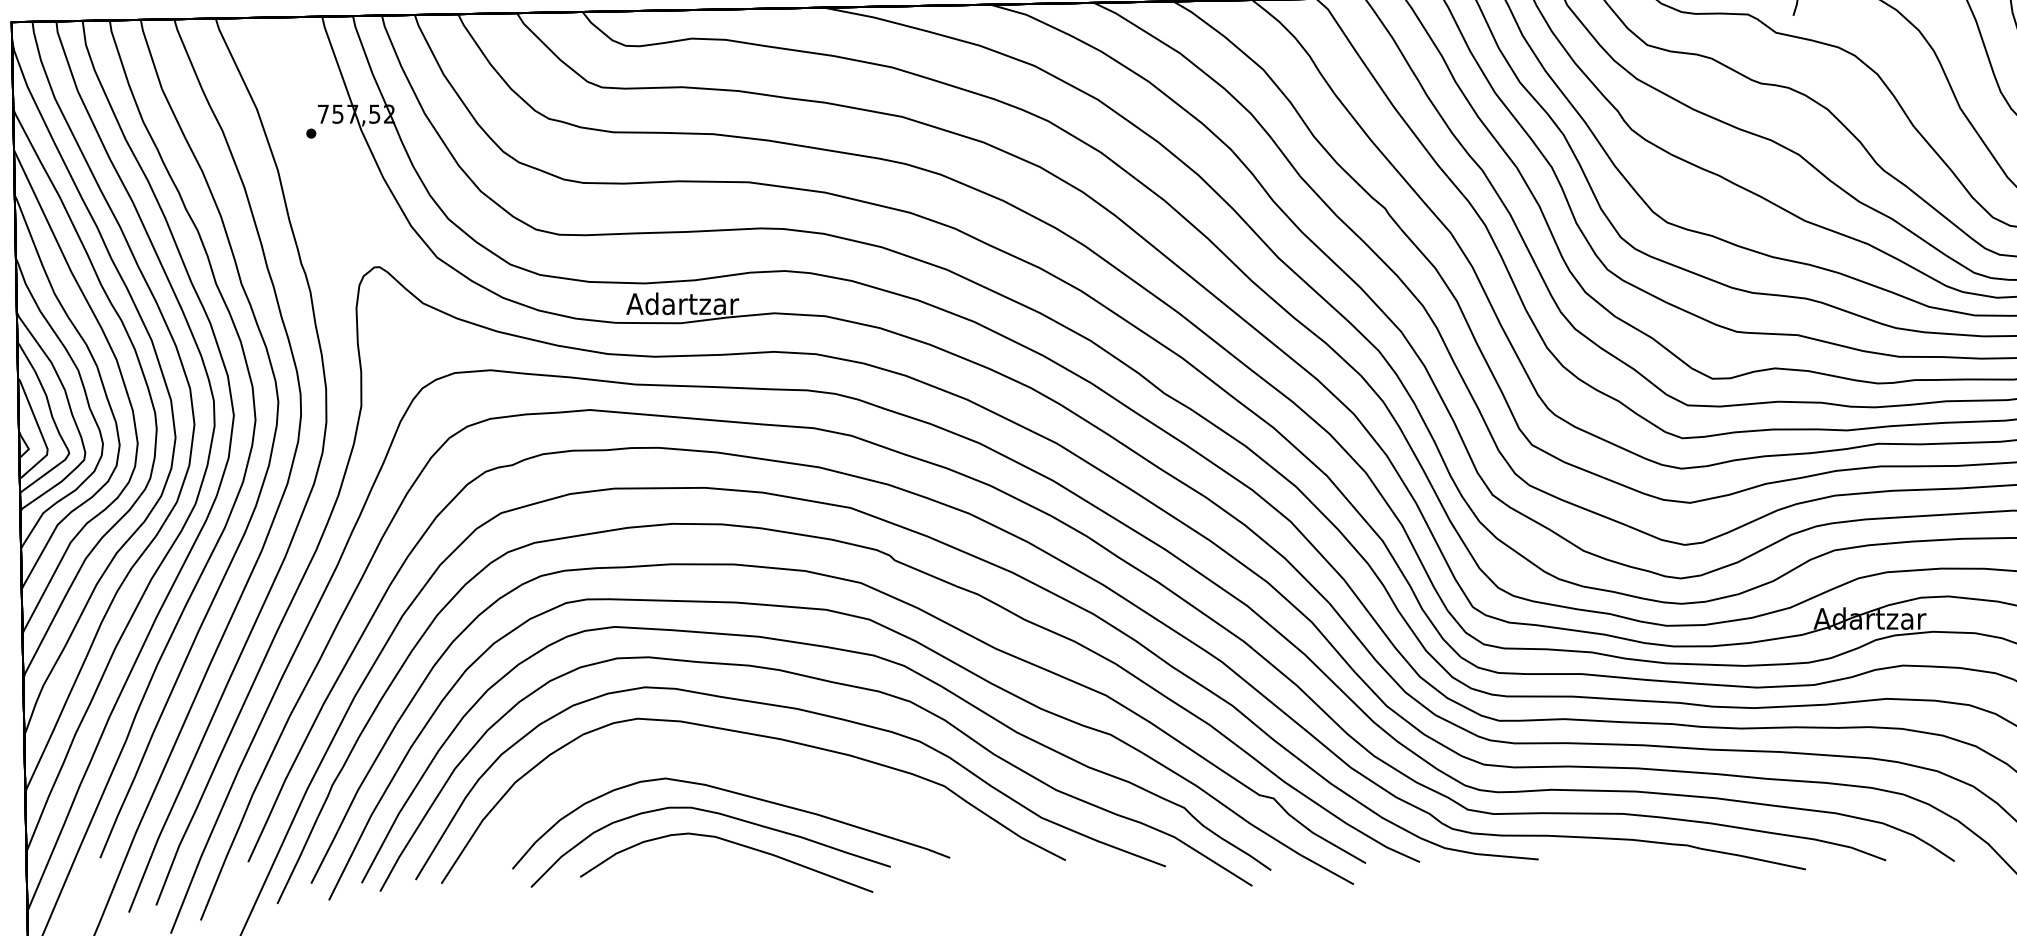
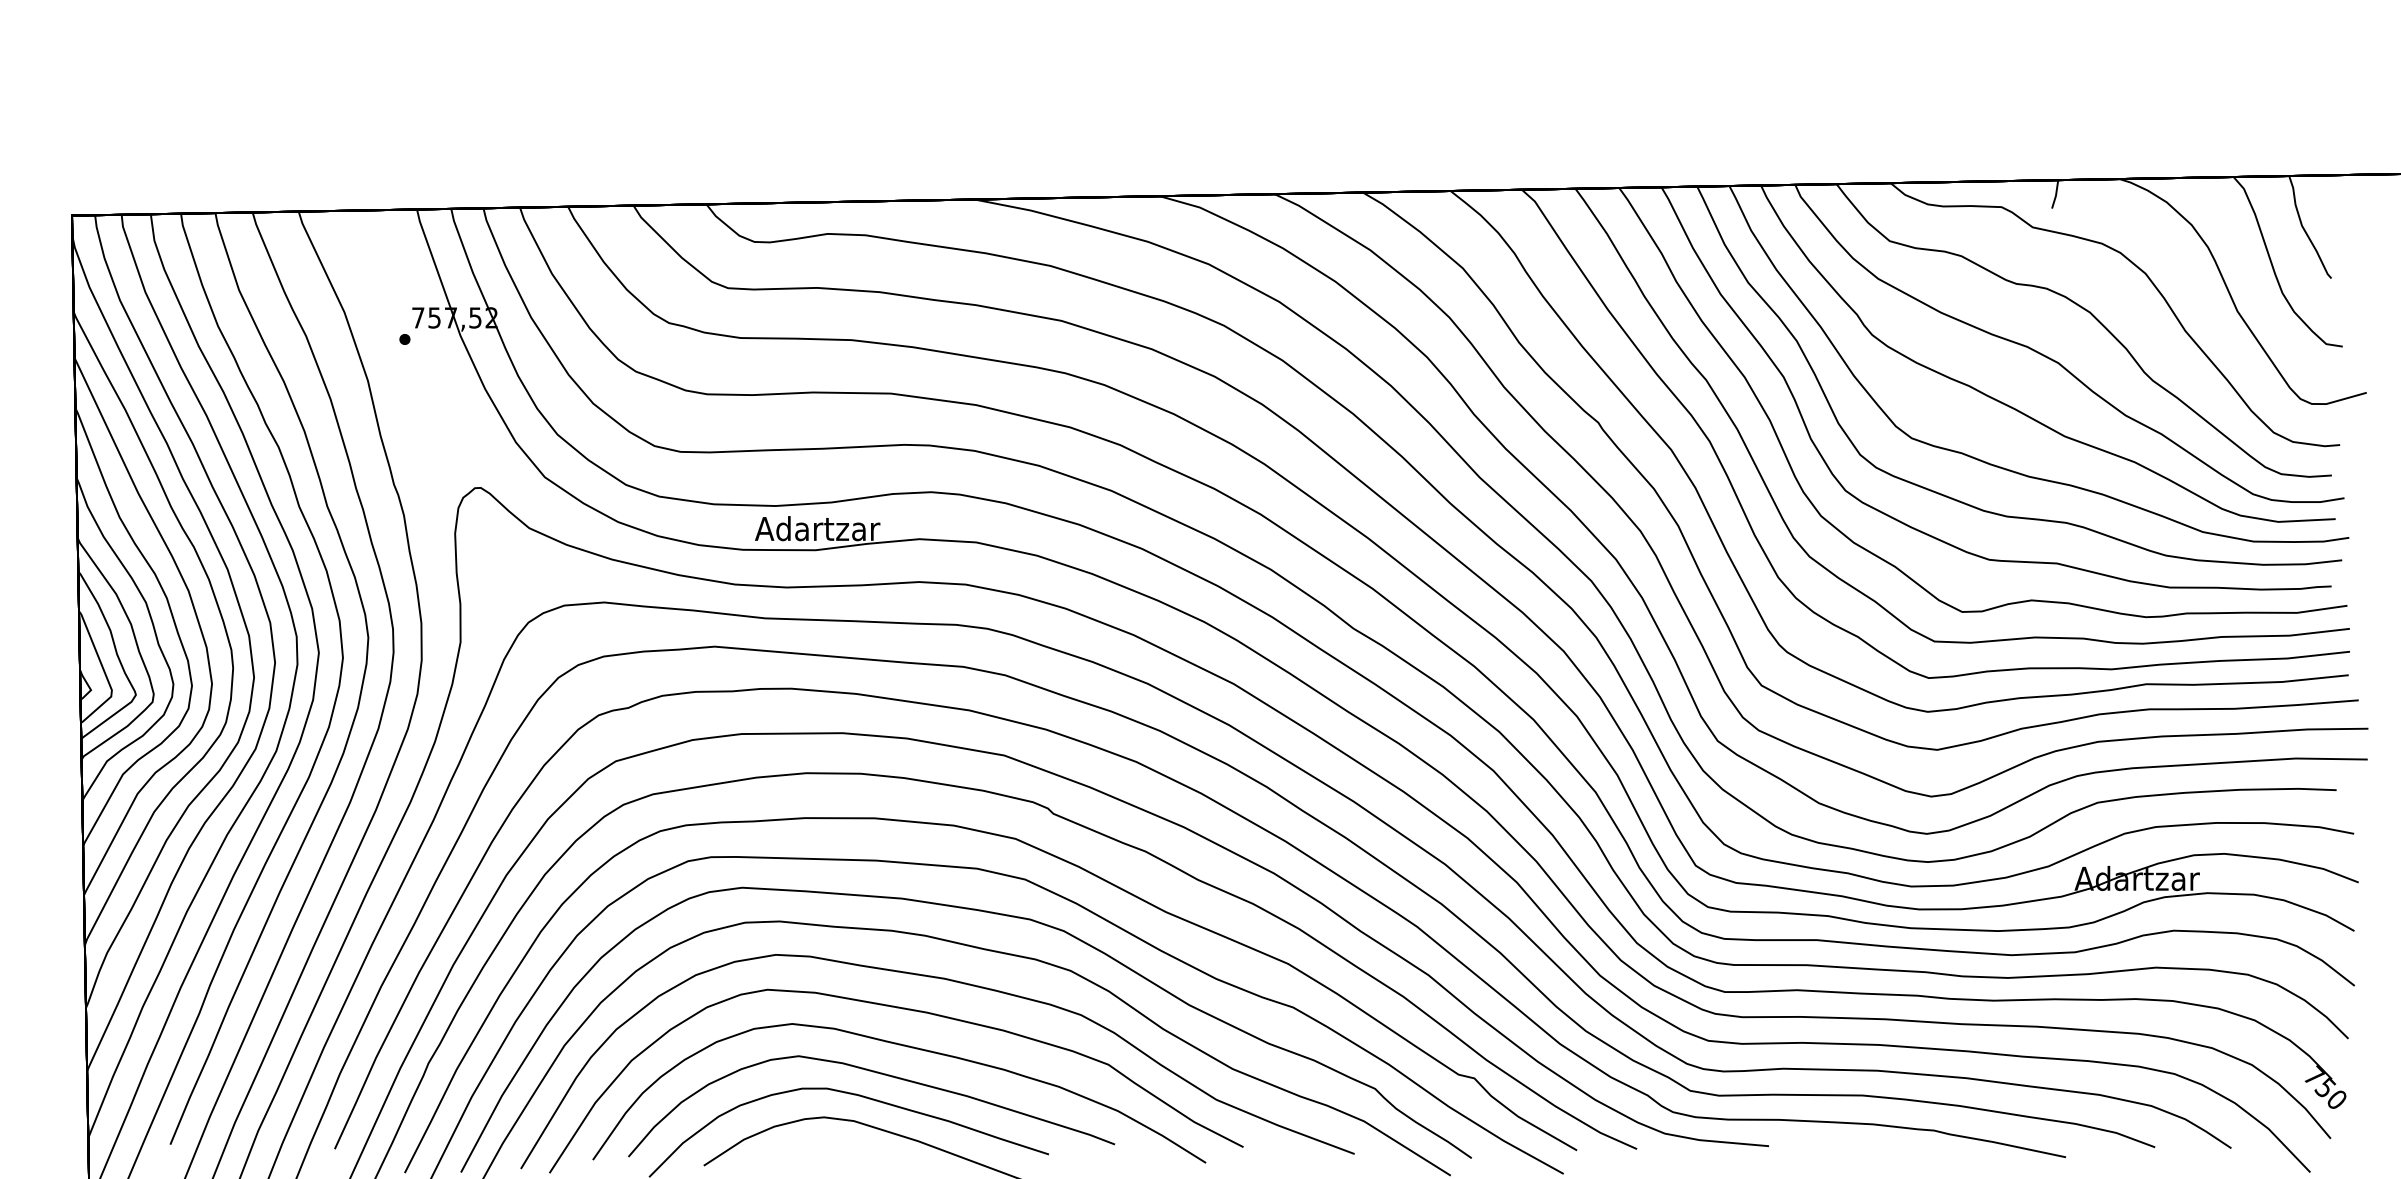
curve: (767, 771) -> (911, 1048), added

